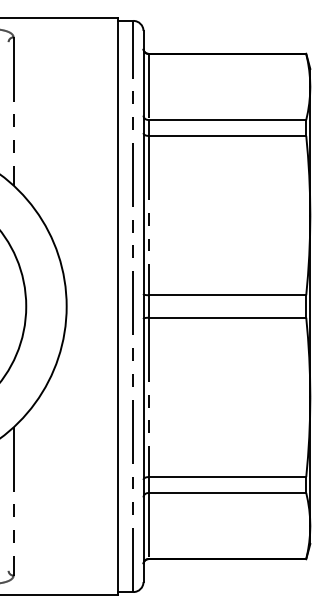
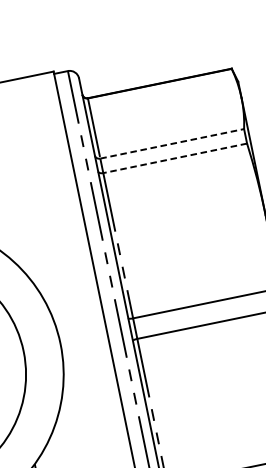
line: (227, 120) -> (172, 144), solid -> dashed
line: (227, 135) -> (175, 157), solid -> dashed

